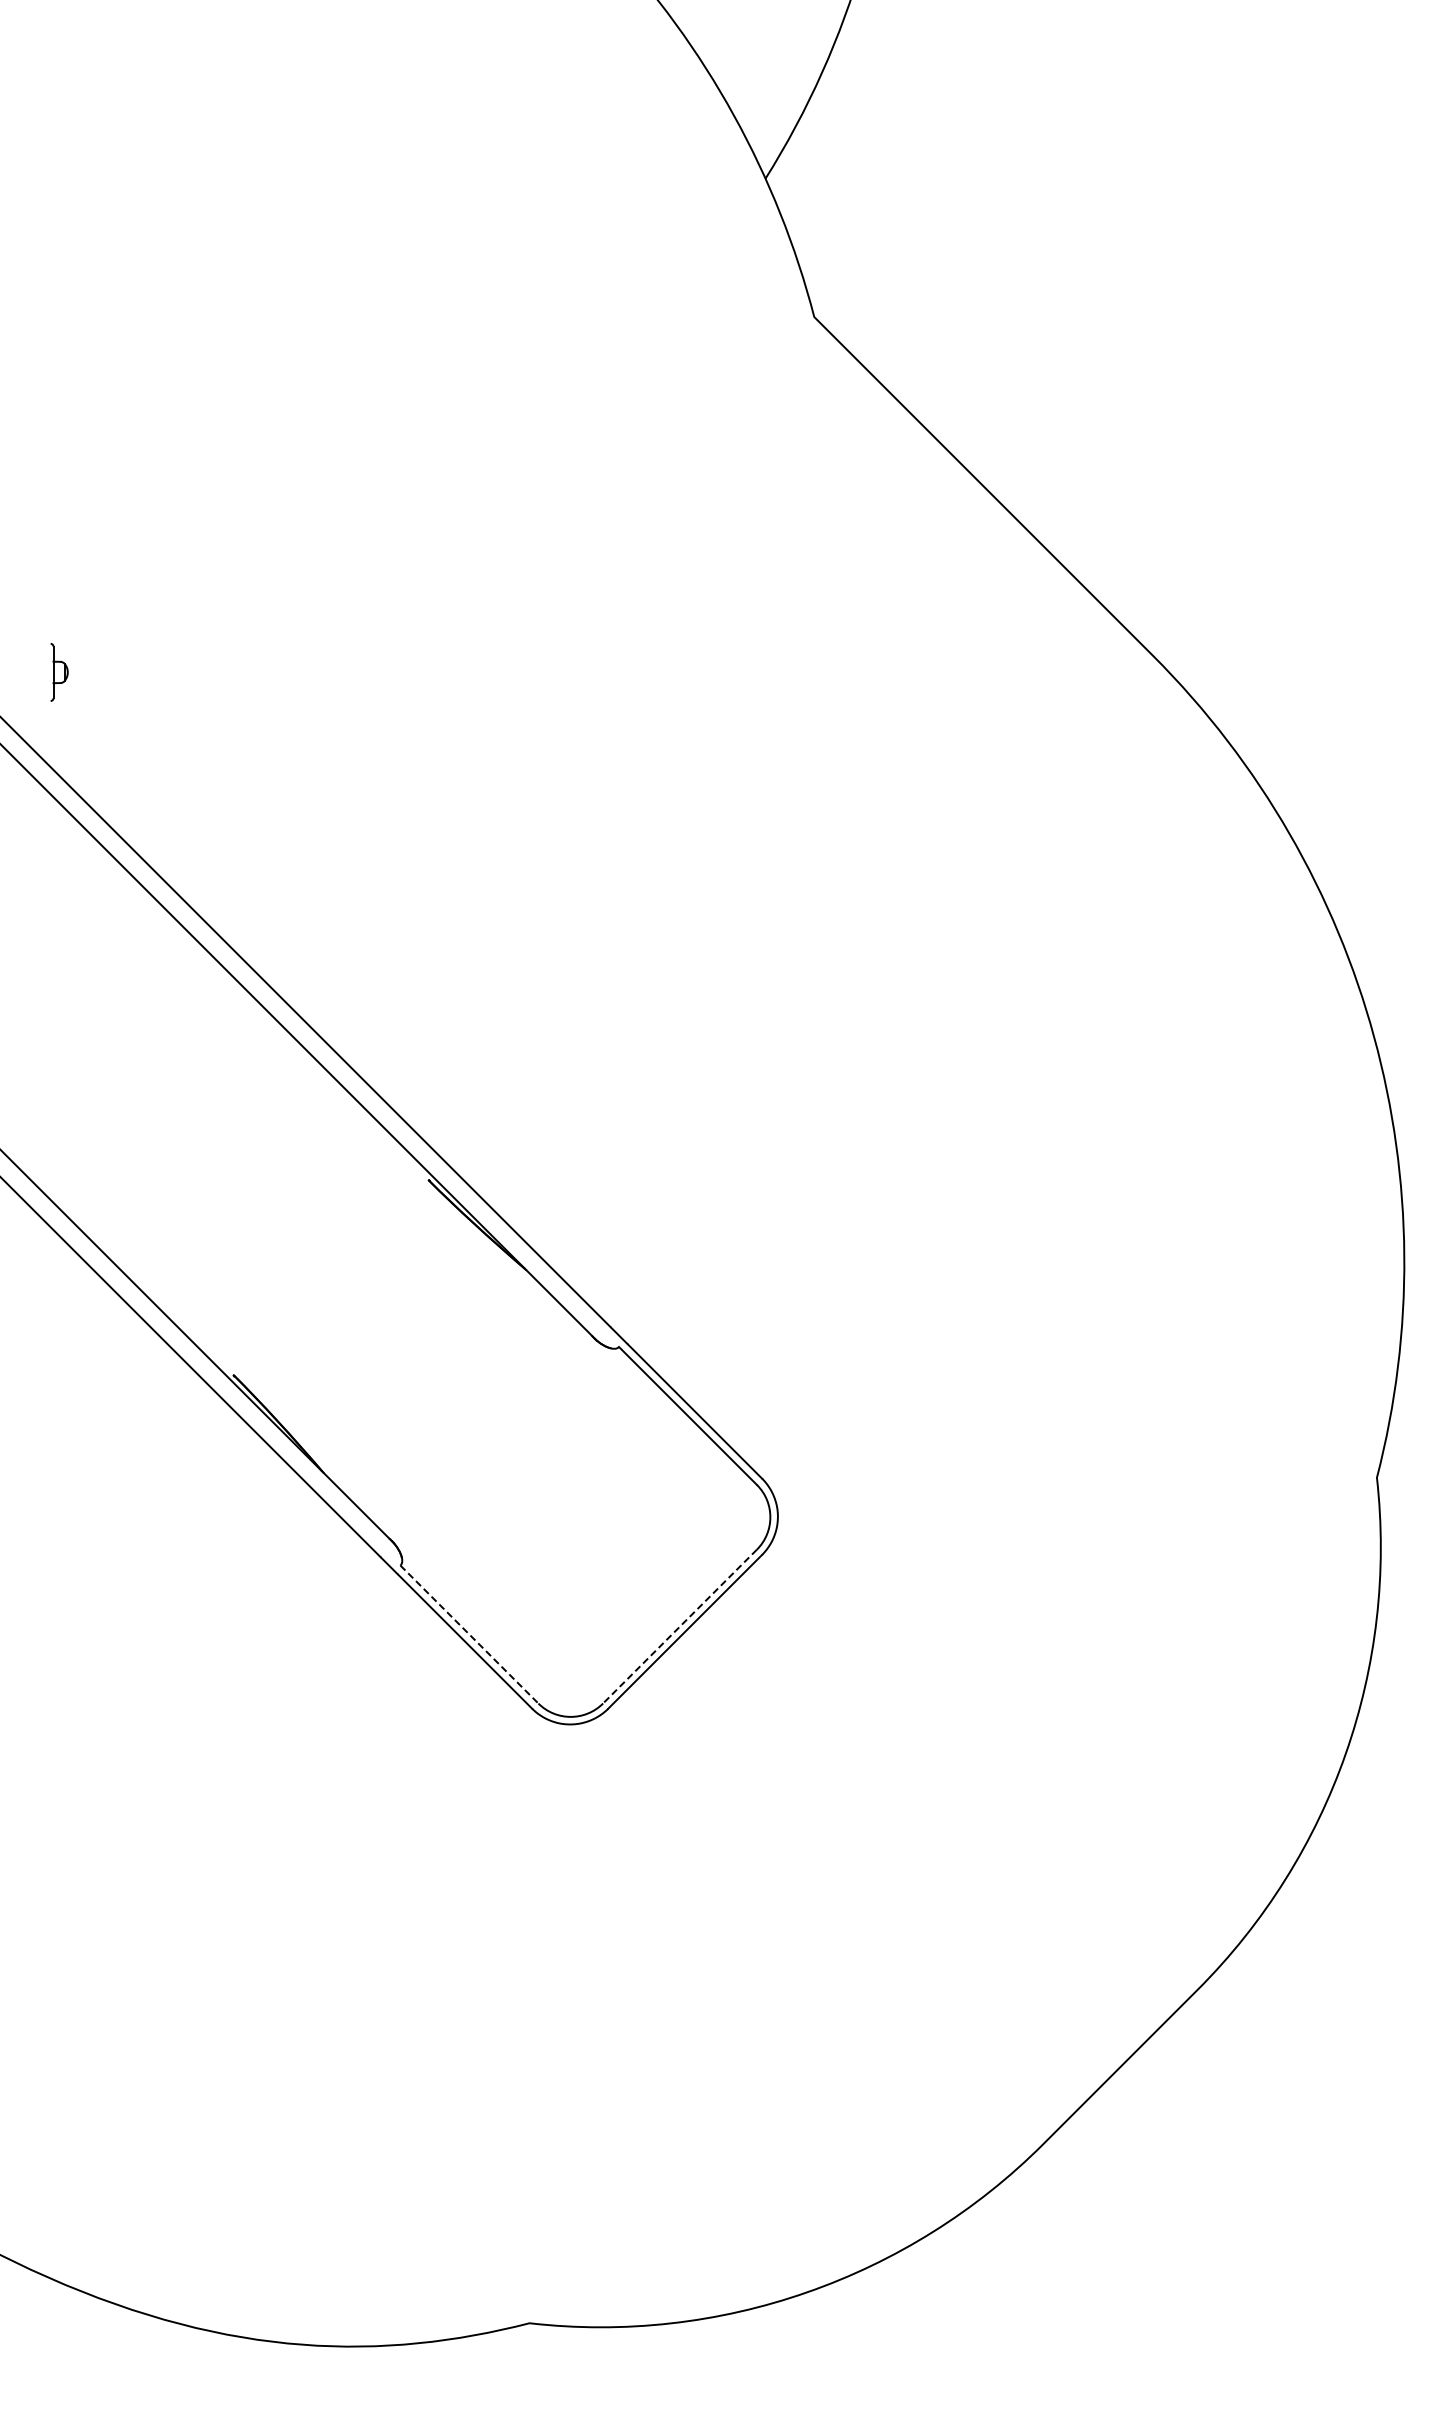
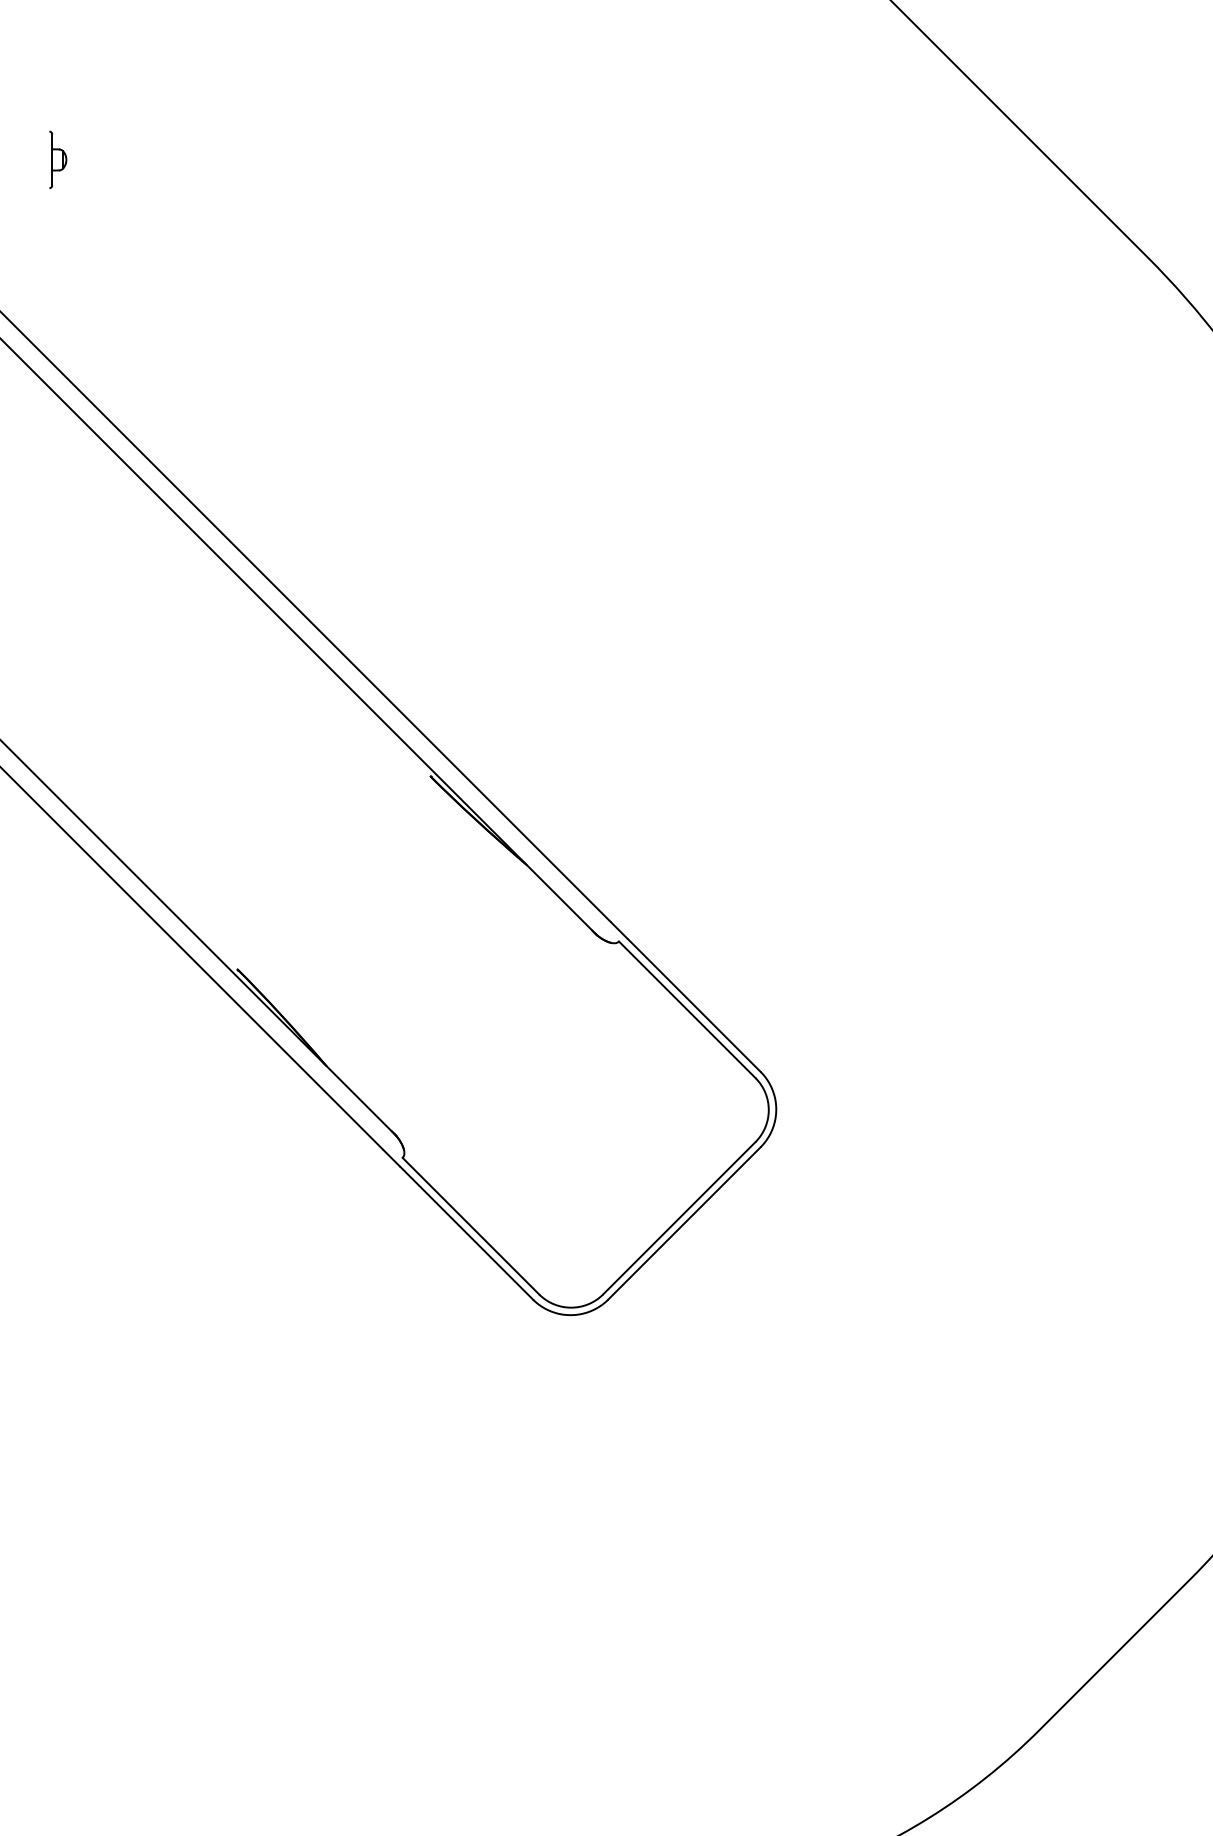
part: (59, 672) -> (58, 159), moved
line: (680, 1626) -> (679, 1218), dashed -> solid
line: (469, 1634) -> (470, 1226), dashed -> solid

